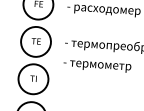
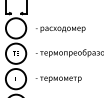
text: (97, 66) -> (58, 79), moved

